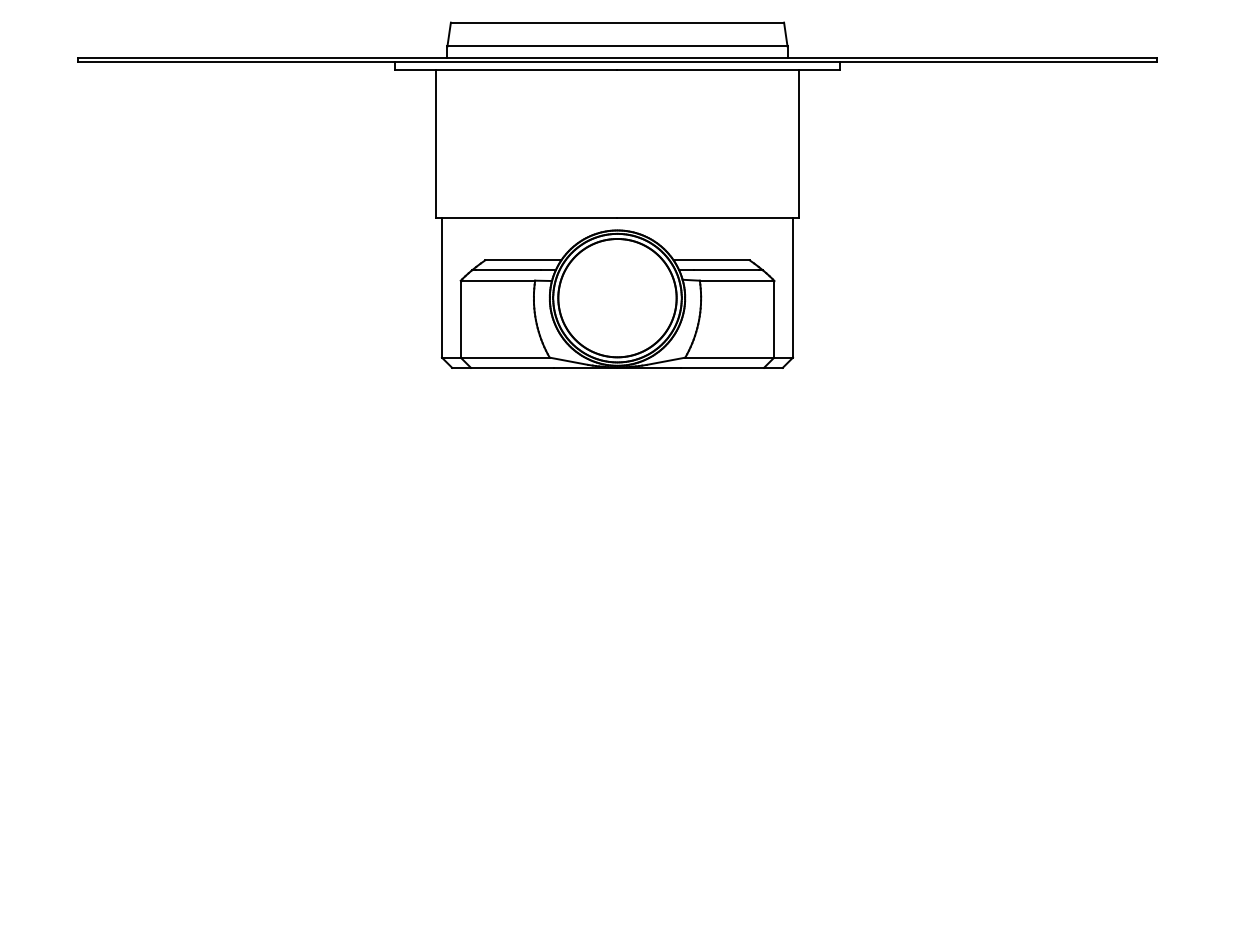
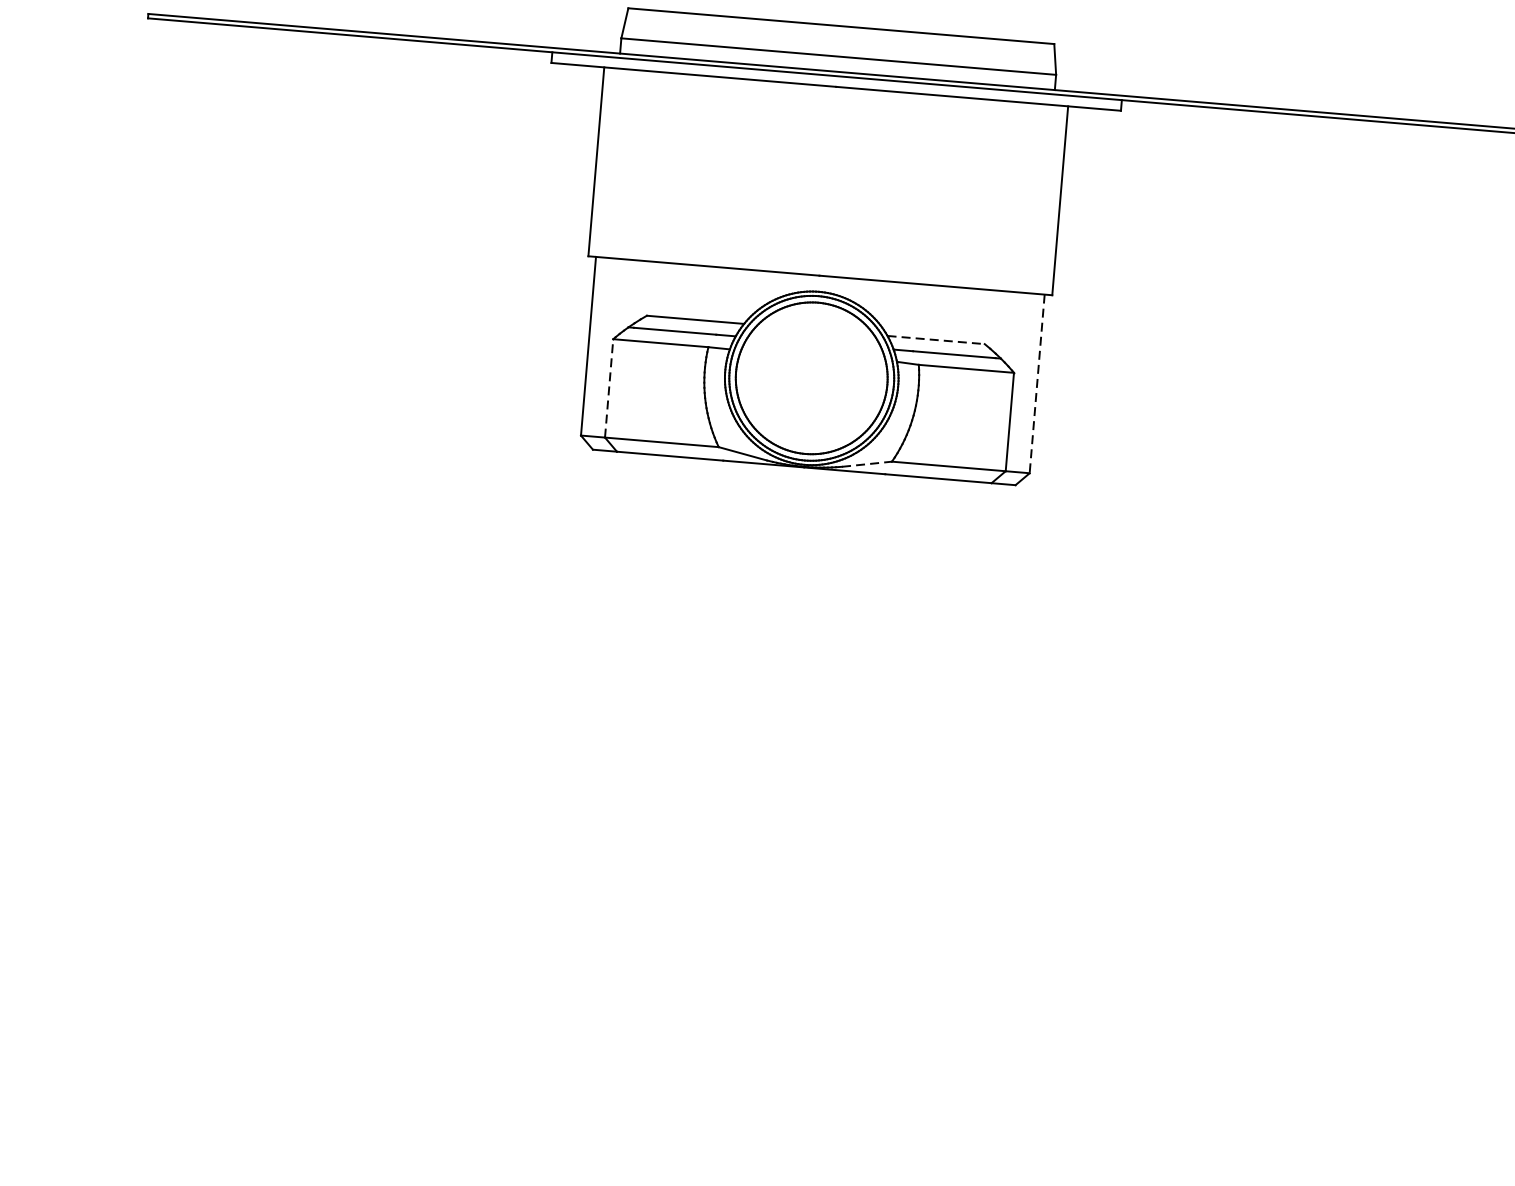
line: (712, 260) -> (937, 340), solid -> dashed
line: (792, 287) -> (1036, 383), solid -> dashed
line: (460, 318) -> (608, 387), solid -> dashed
line: (666, 361) -> (867, 464), solid -> dashed

